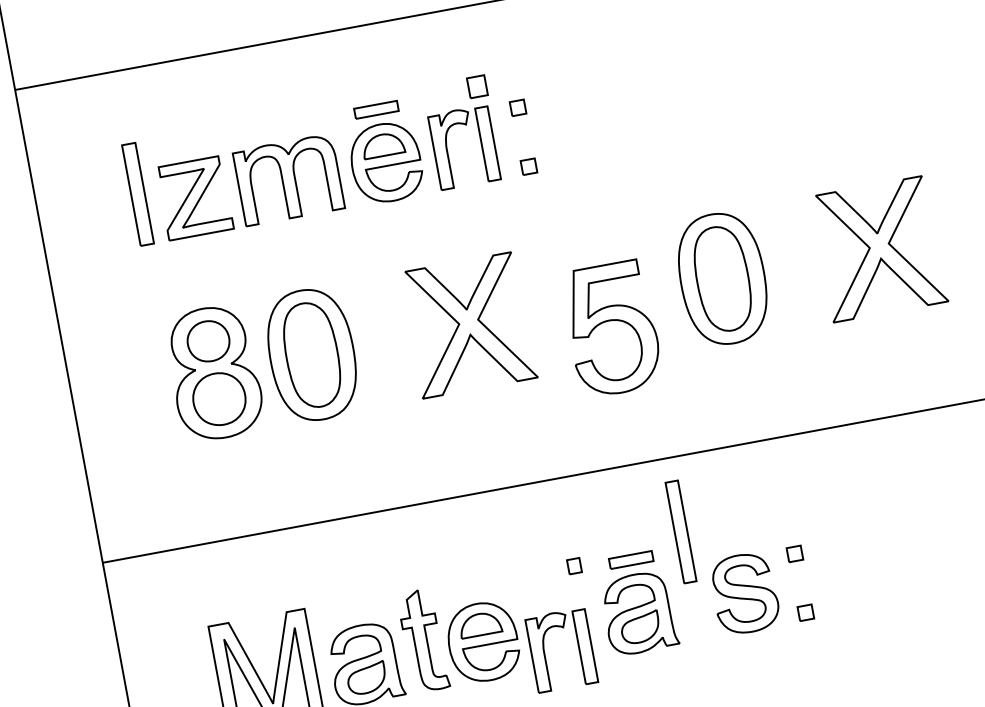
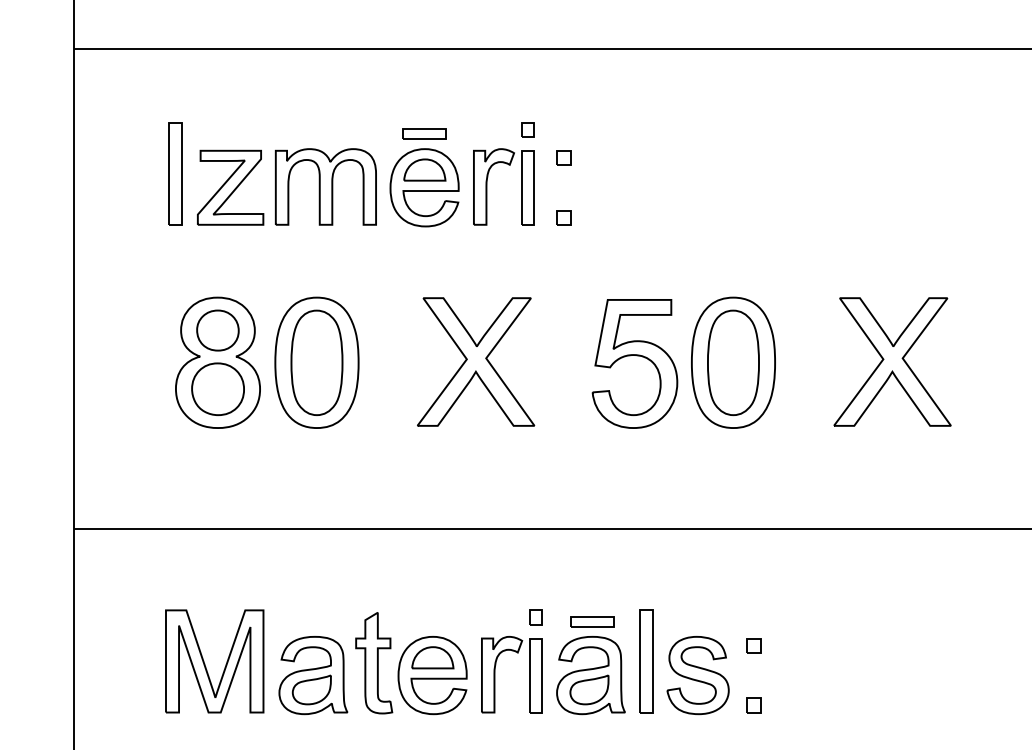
part: (477, 86) -> (527, 129), size x0.71
part: (612, 321) -> (636, 356), moved
part: (680, 532) -> (646, 661), moved
part: (545, 653) -> (495, 674), moved

